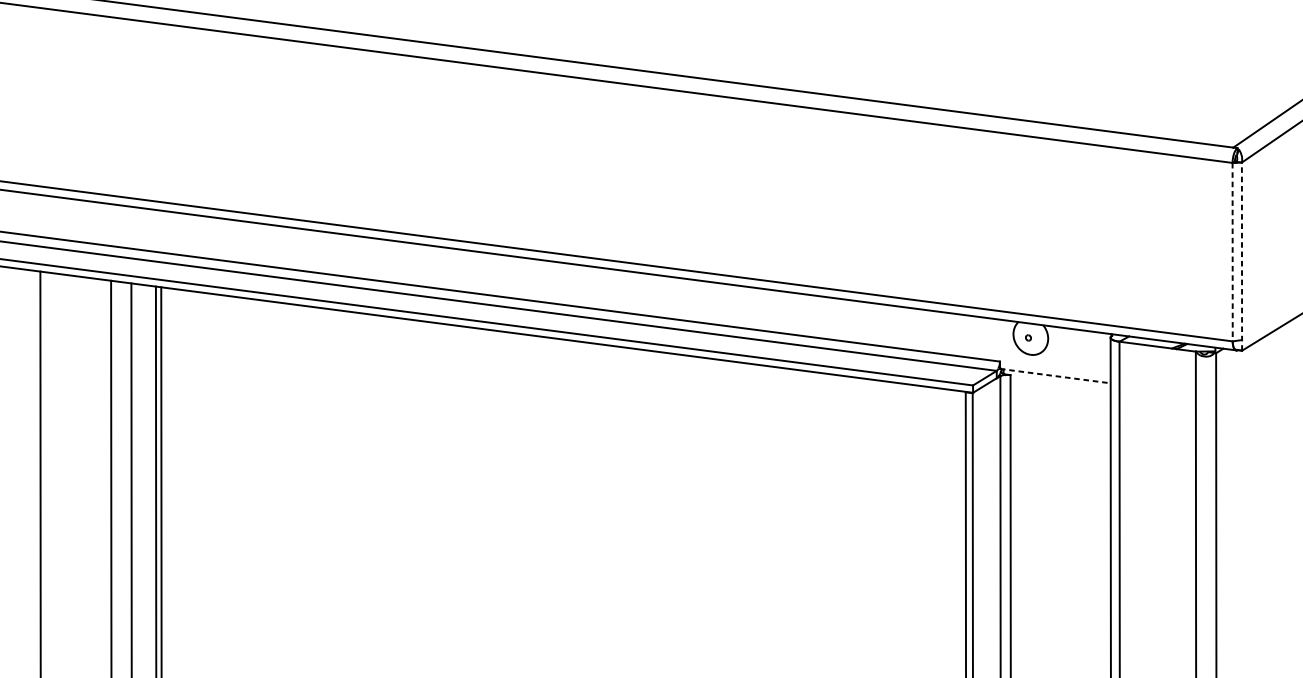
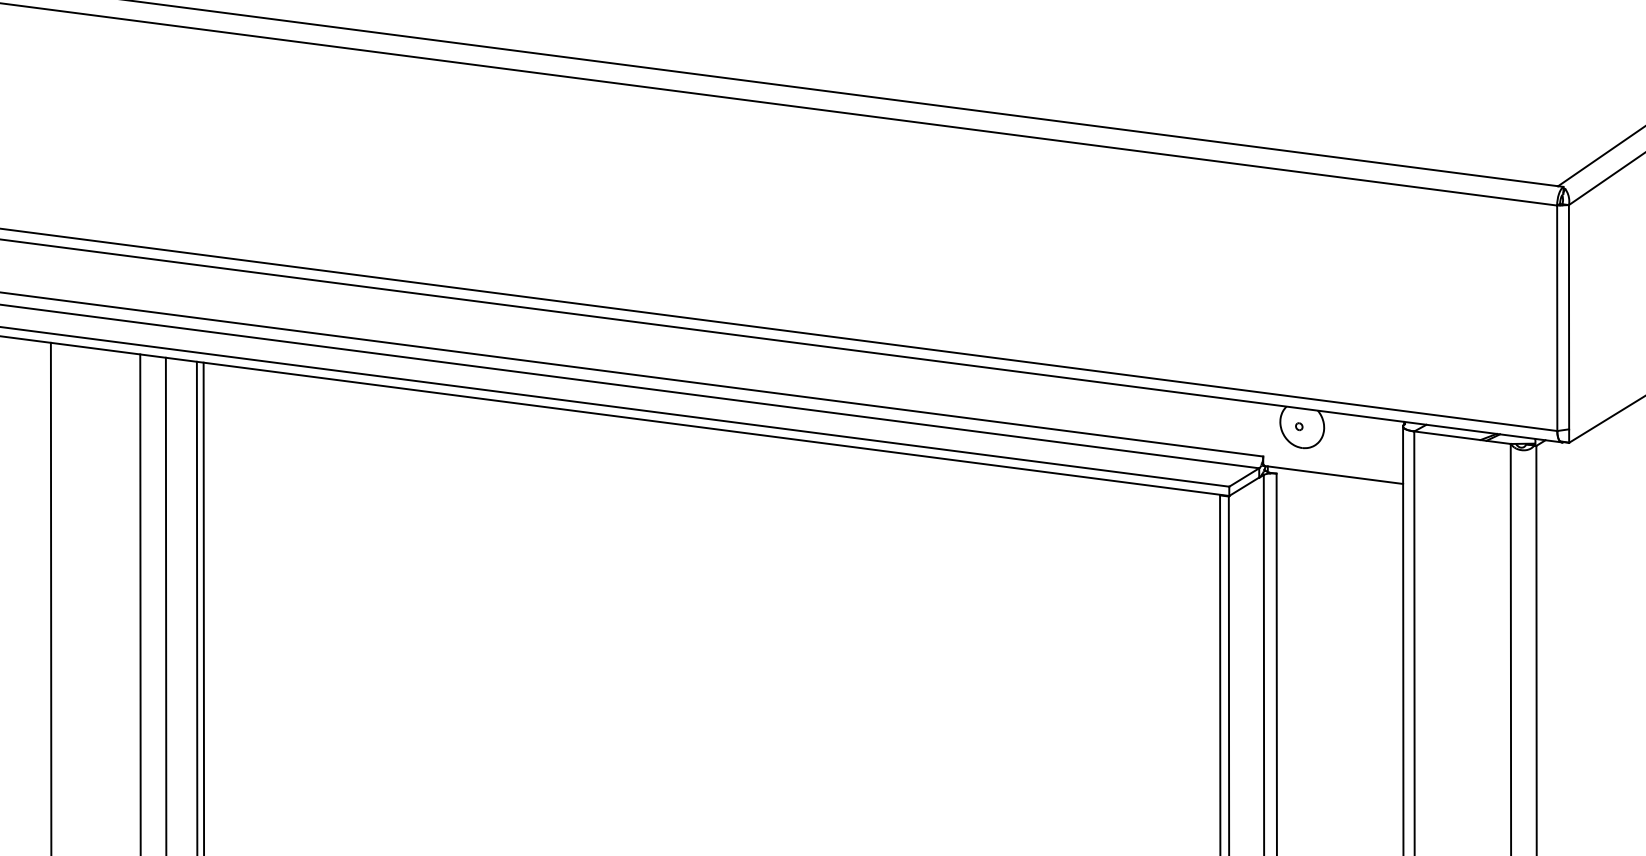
line: (1232, 252) -> (1557, 318), dashed -> solid
line: (1242, 256) -> (1569, 323), dashed -> solid
line: (1055, 375) -> (1333, 474), dashed -> solid

